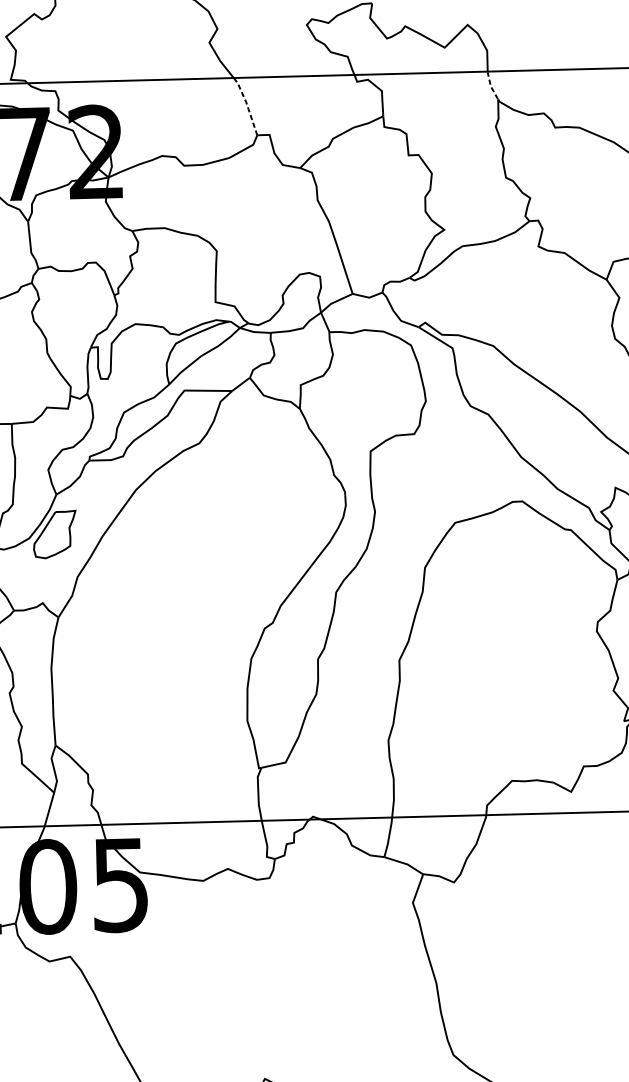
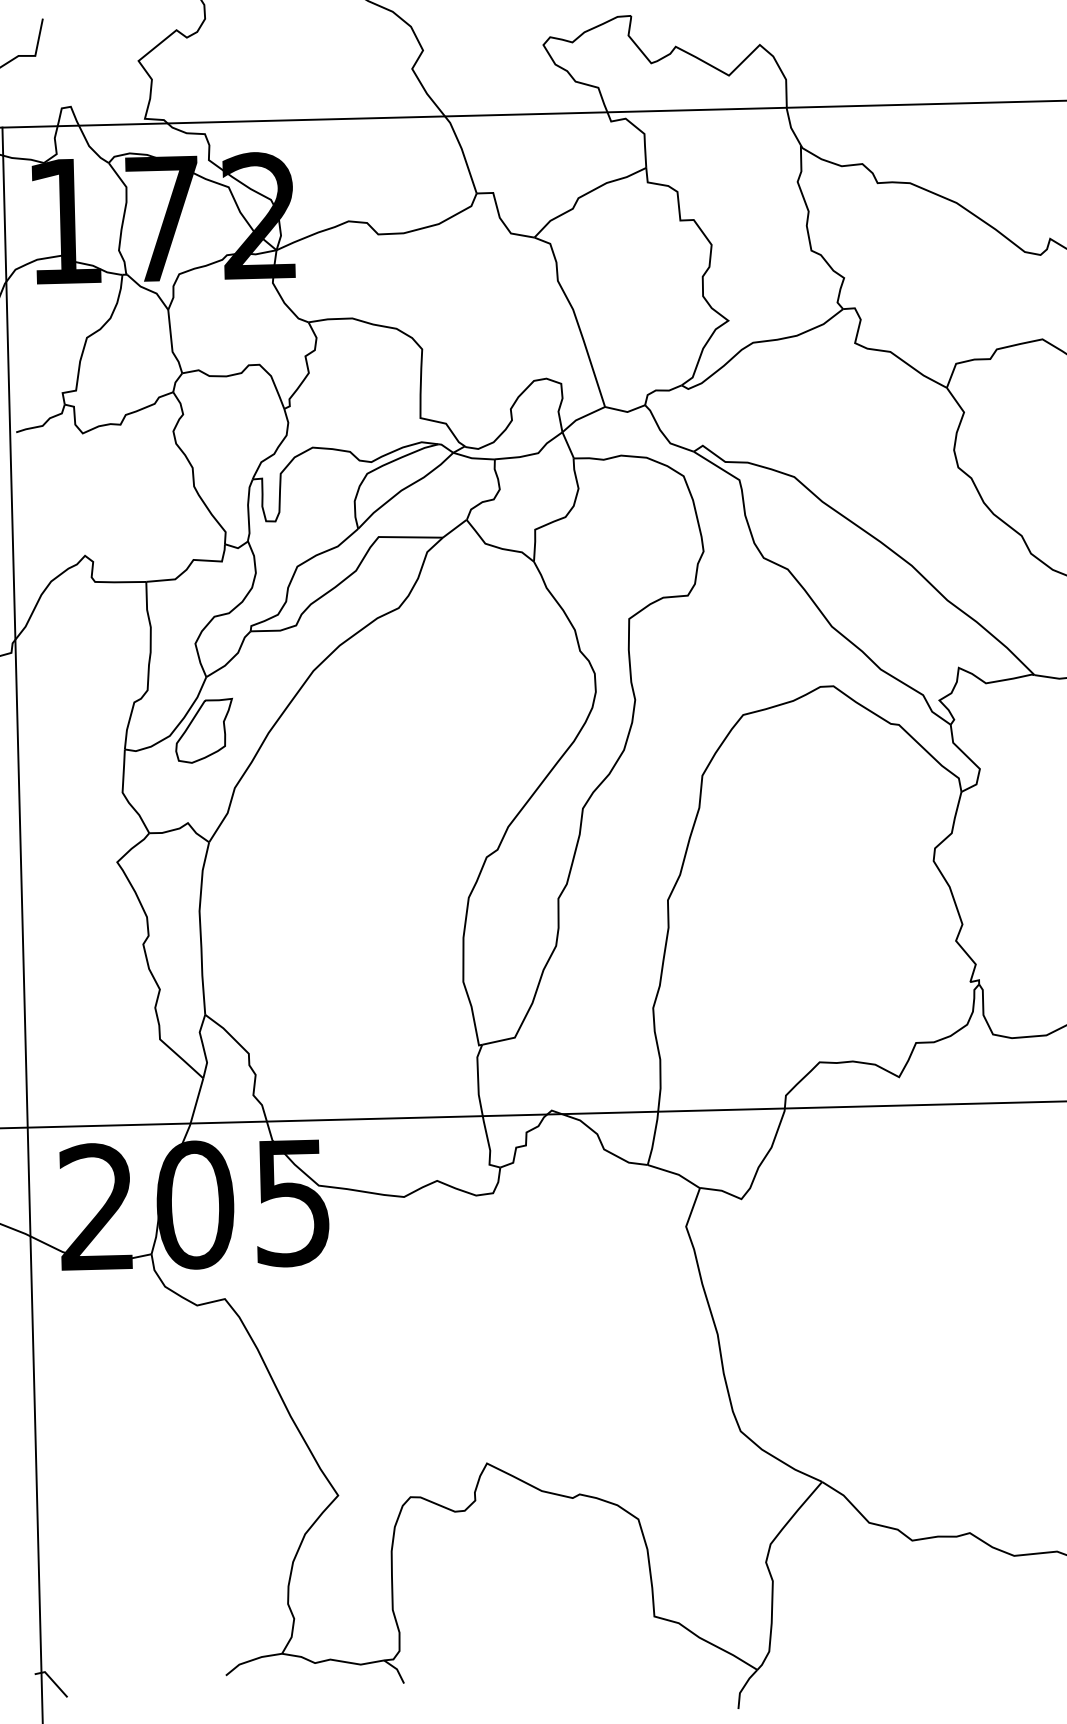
line: (491, 86) -> (791, 127), dashed -> solid
line: (246, 104) -> (462, 152), dashed -> solid

